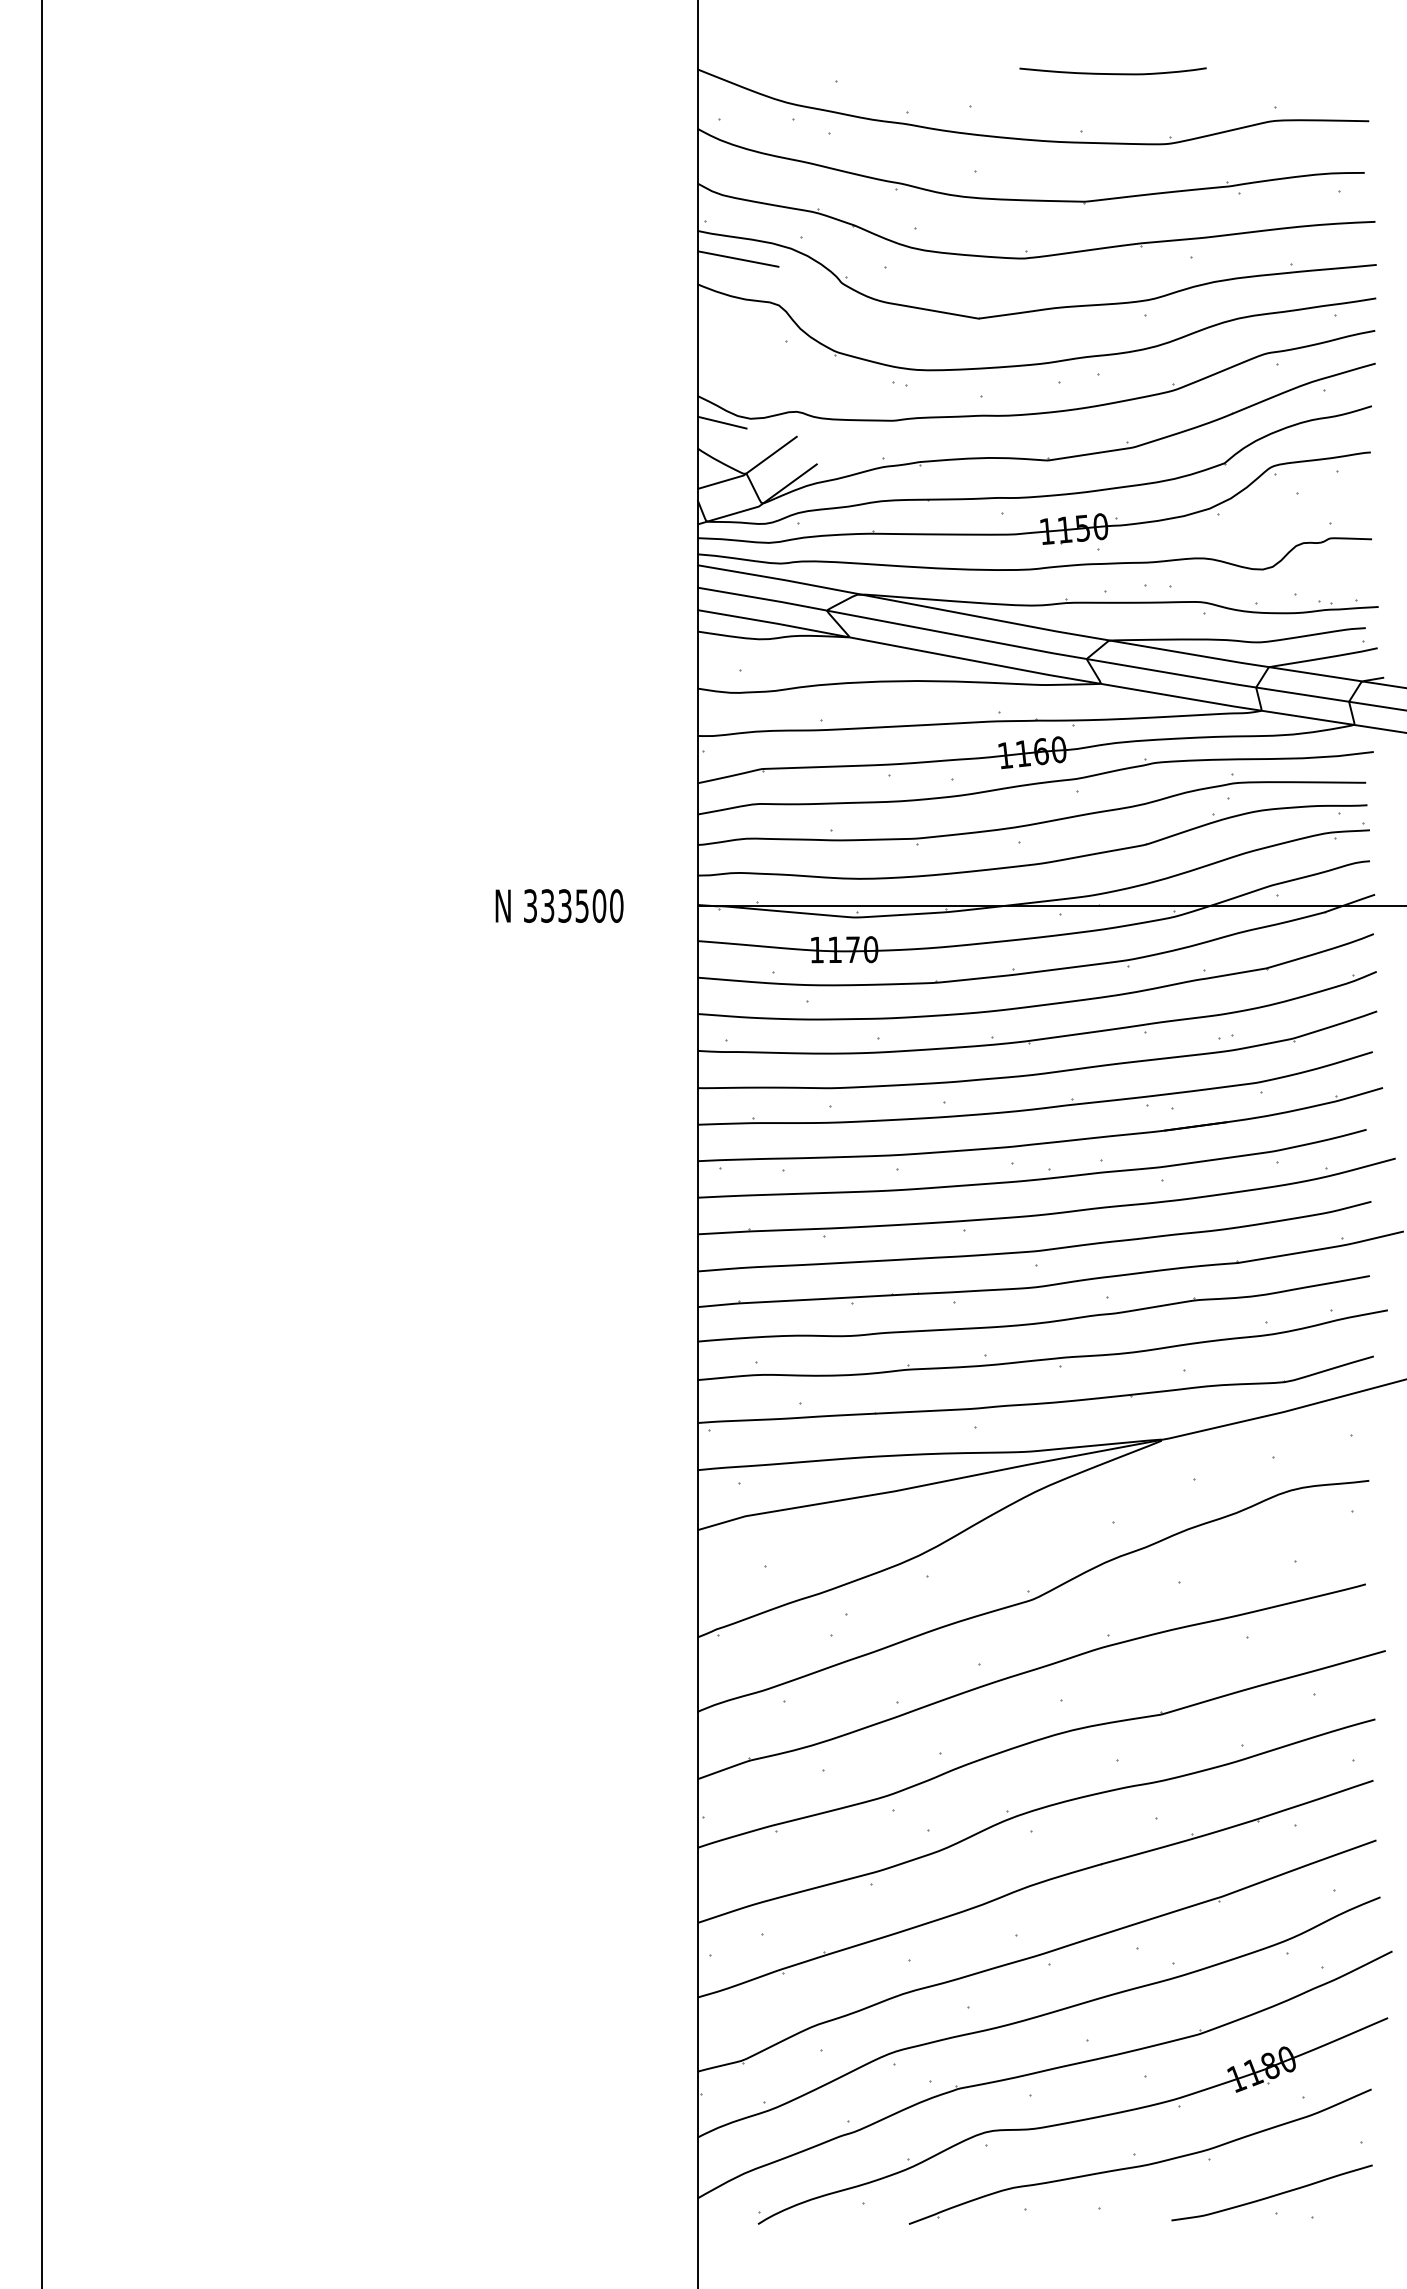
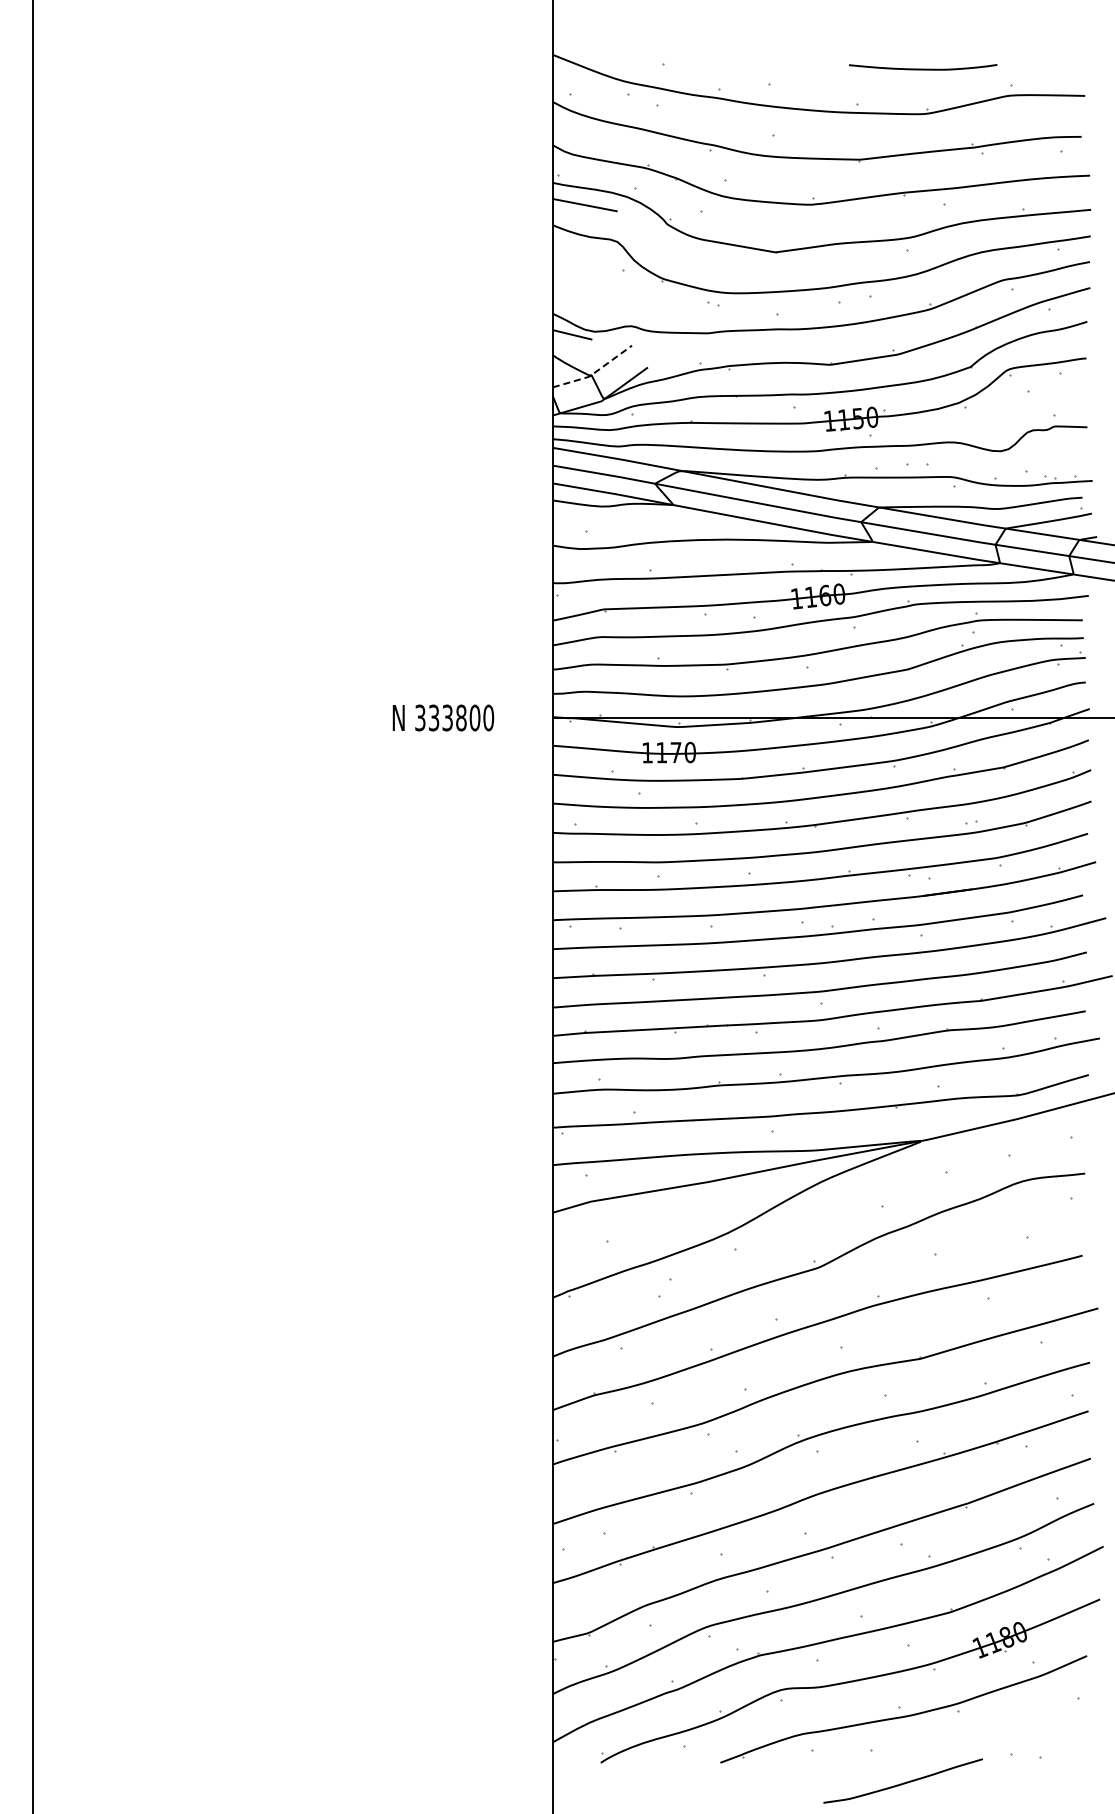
curve: (1113, 72) -> (923, 68), moved
line: (750, 470) -> (594, 372), solid -> dashed
text: (582, 905) -> (461, 717), 333500 -> 333800
curve: (1272, 2194) -> (903, 1782), moved

